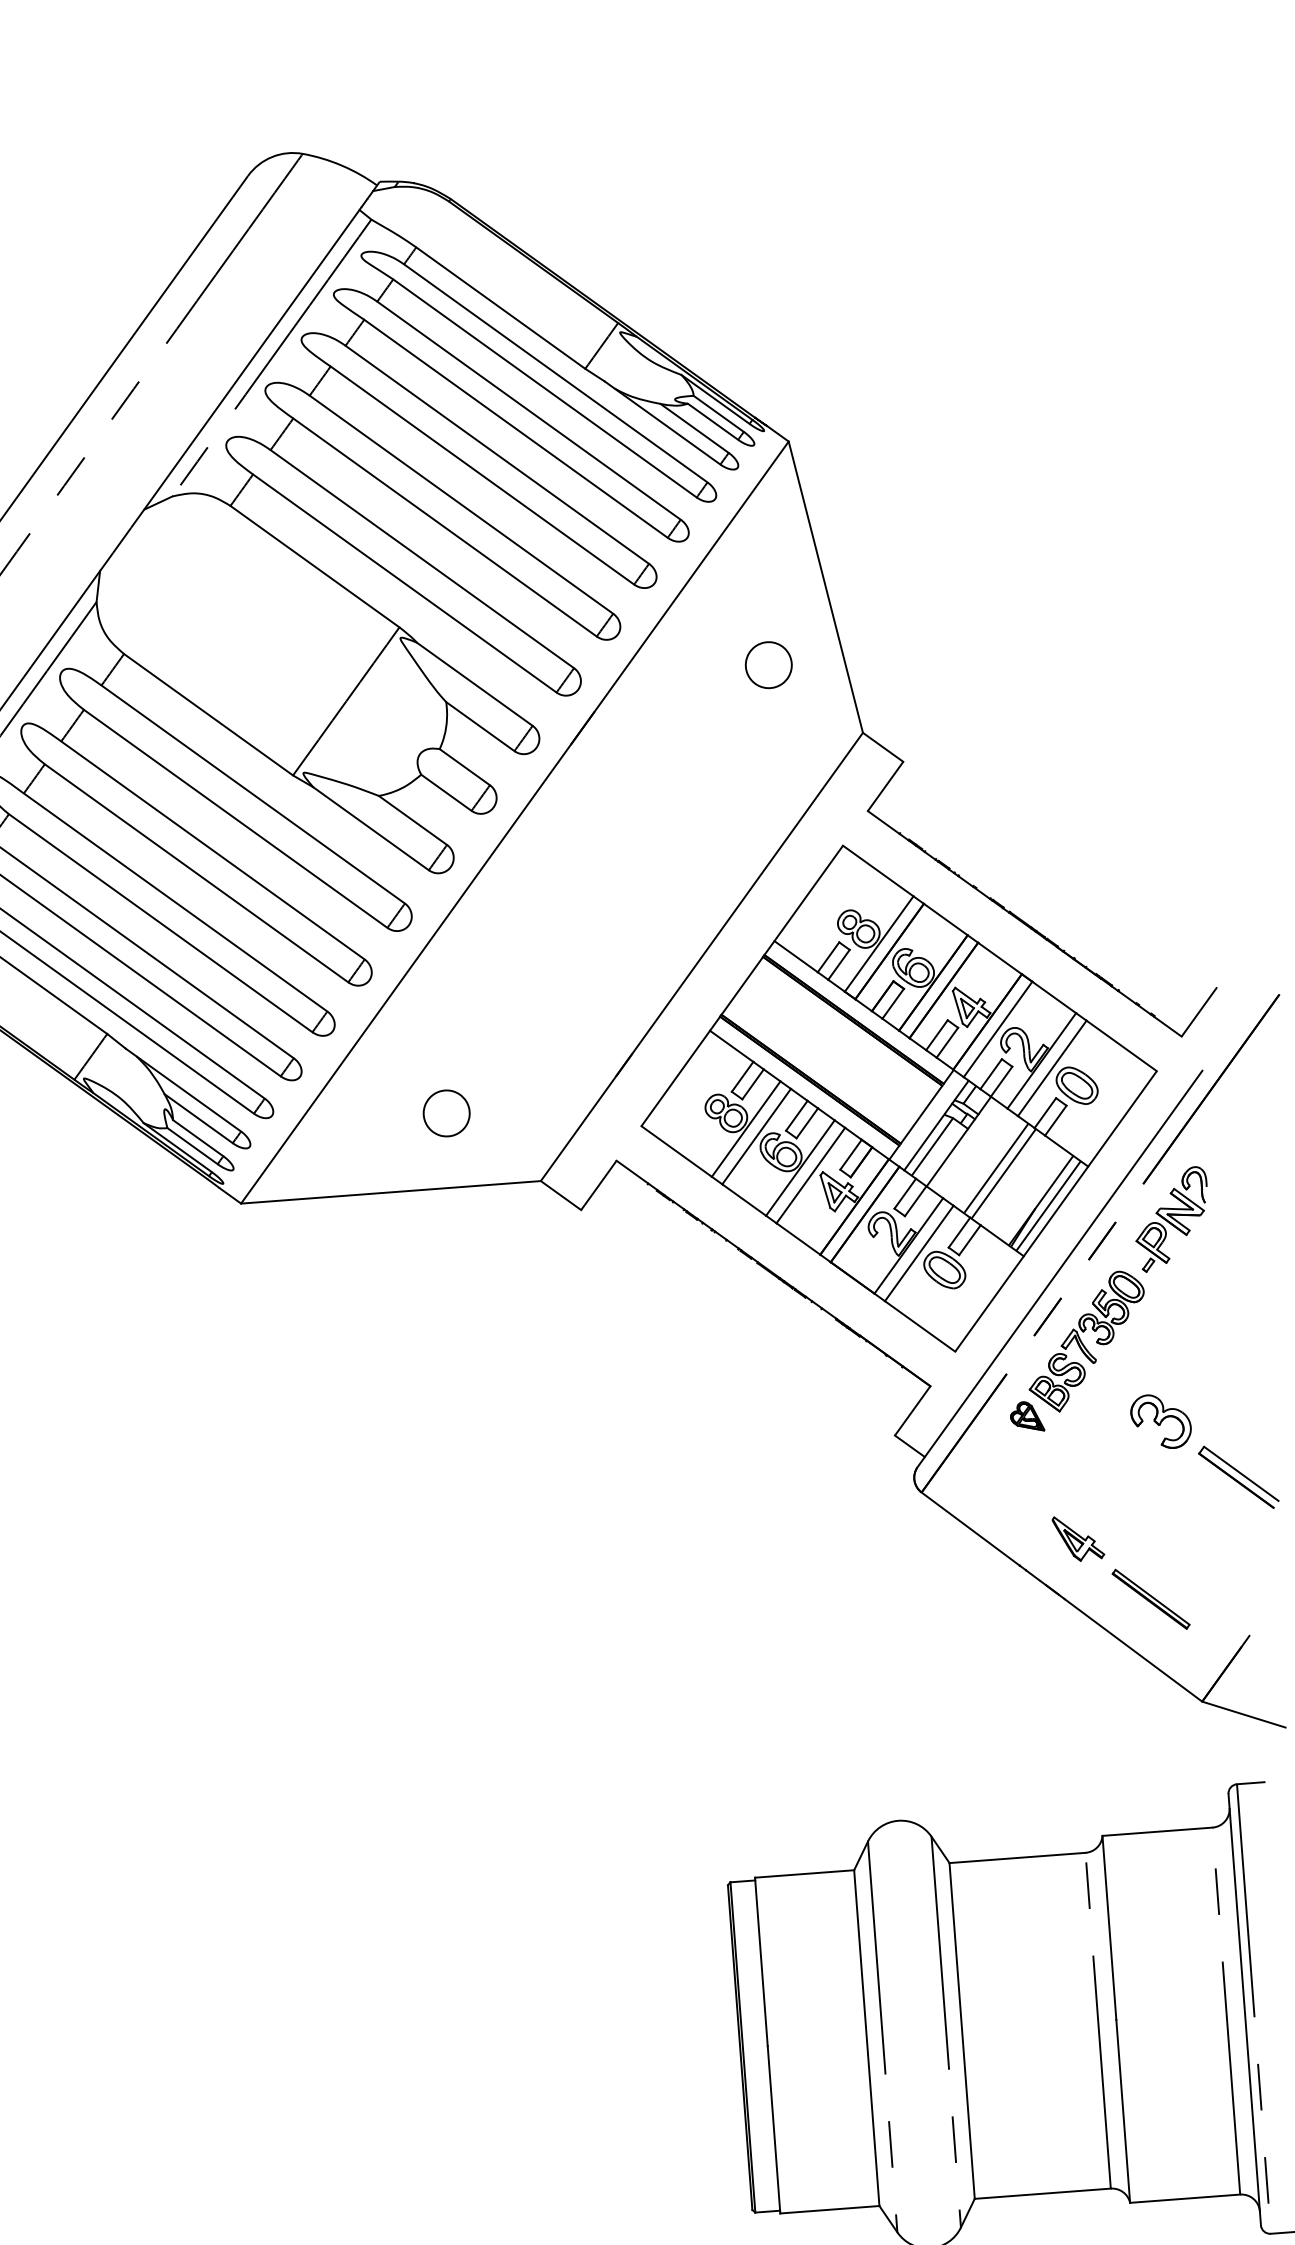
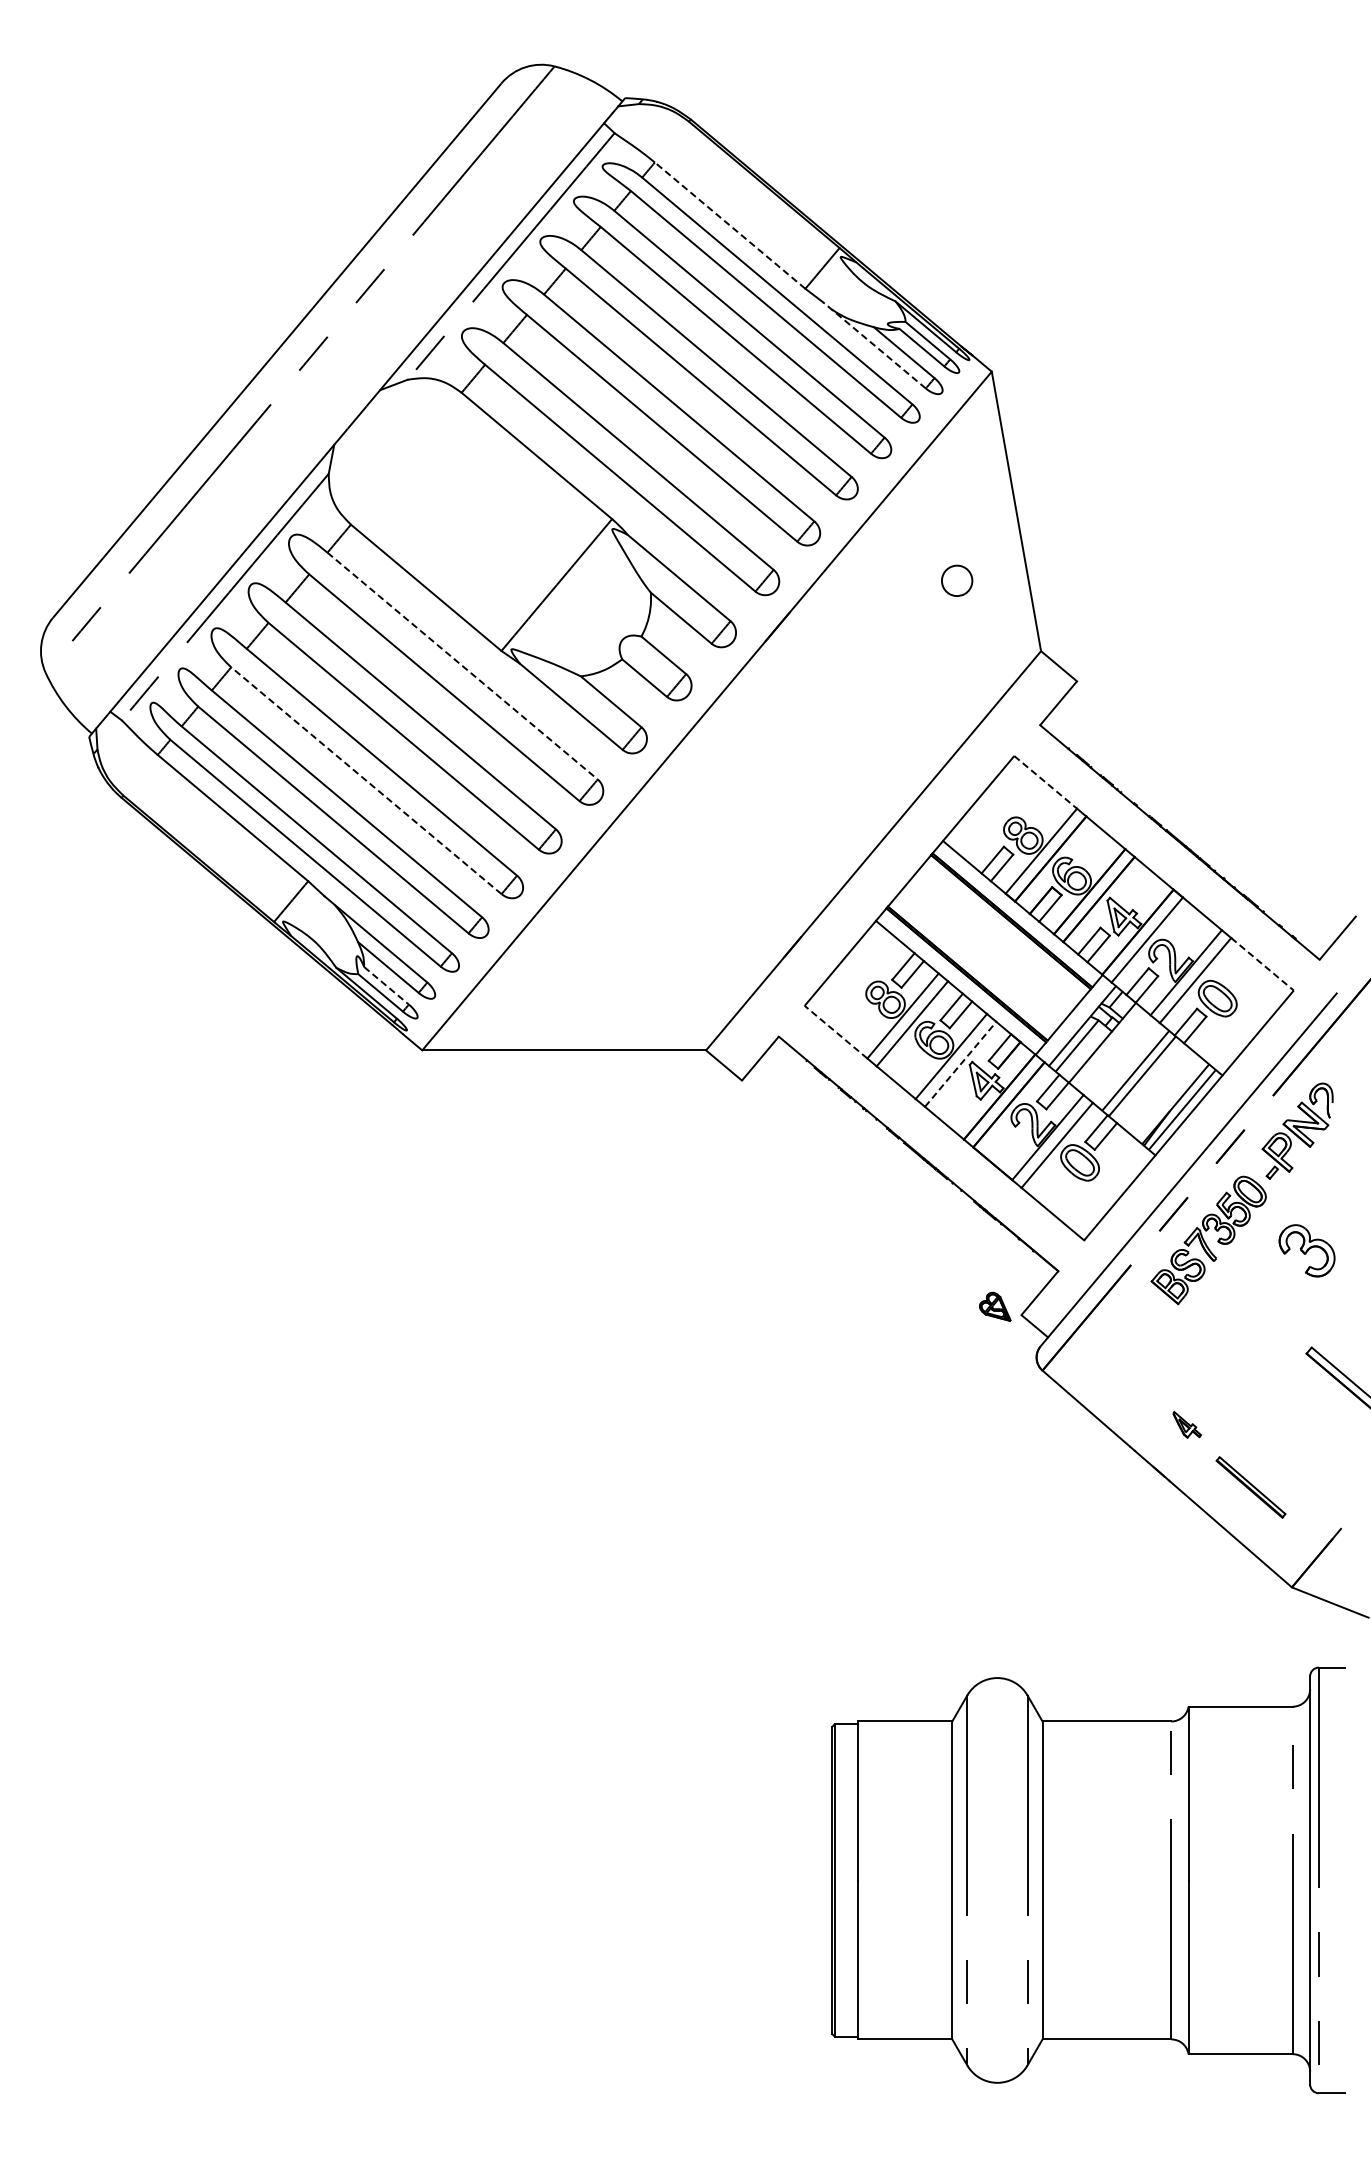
line: (500, 308) -> (729, 225), solid -> dashed
line: (661, 423) -> (873, 345), solid -> dashed
part: (768, 664) -> (956, 580), size x0.7
line: (254, 794) -> (463, 666), solid -> dashed
line: (878, 871) -> (1045, 782), solid -> dashed
line: (160, 922) -> (366, 780), solid -> dashed
line: (1121, 1046) -> (1262, 964), solid -> dashed
part: (445, 1112) -> (621, 979), removed
line: (198, 1138) -> (386, 986), solid -> dashed
line: (677, 1151) -> (836, 1032), solid -> dashed
line: (811, 1174) -> (961, 1063), solid -> dashed
part: (1027, 1416) -> (995, 1306), moved
part: (1160, 1421) -> (1306, 1250), moved
part: (1079, 1537) -> (1187, 1424), size x0.6

